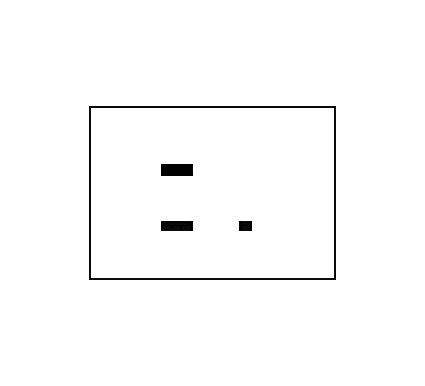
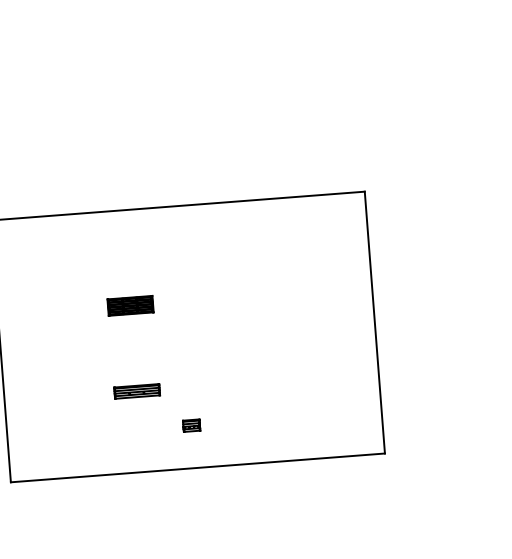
part: (245, 225) -> (191, 425), moved

